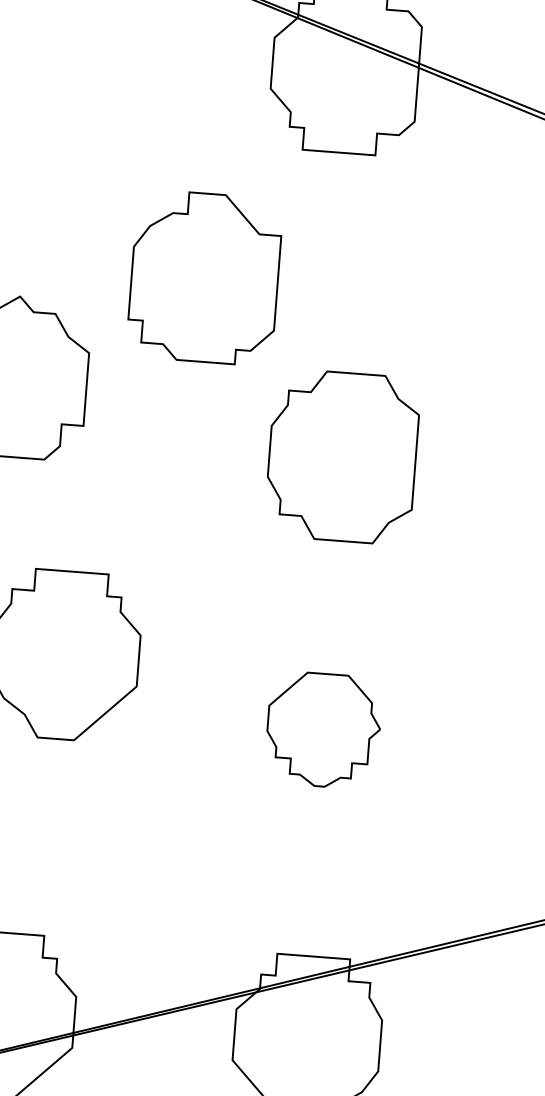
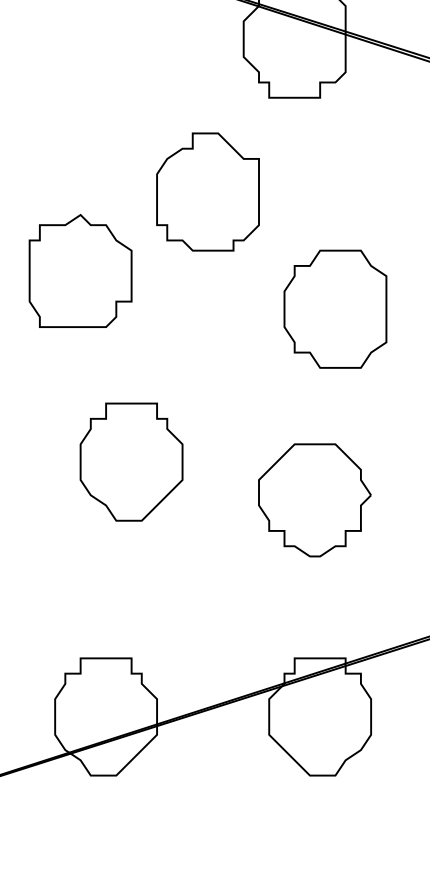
part: (342, 455) -> (335, 308), moved
part: (323, 730) -> (314, 500), size x1.43

